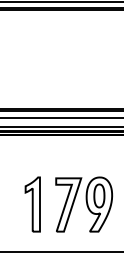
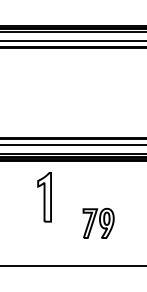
part: (32, 204) -> (44, 197), moved
part: (83, 204) -> (98, 223), size x0.6

